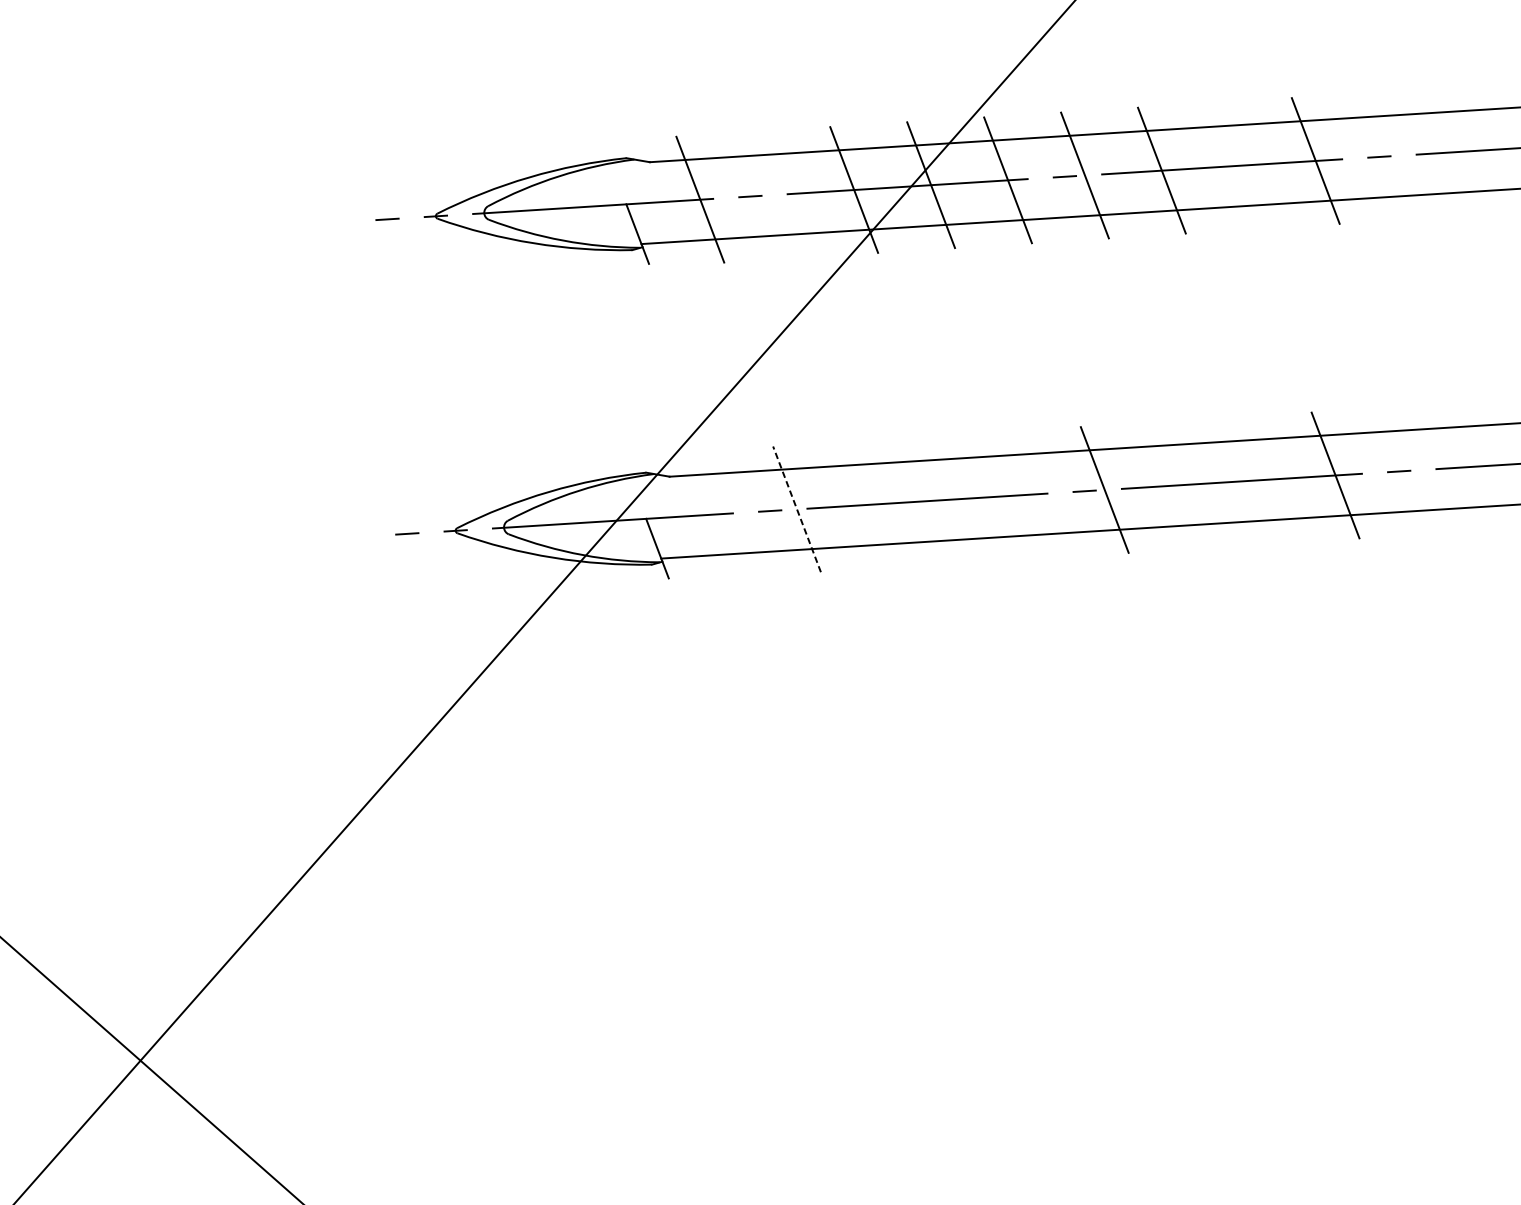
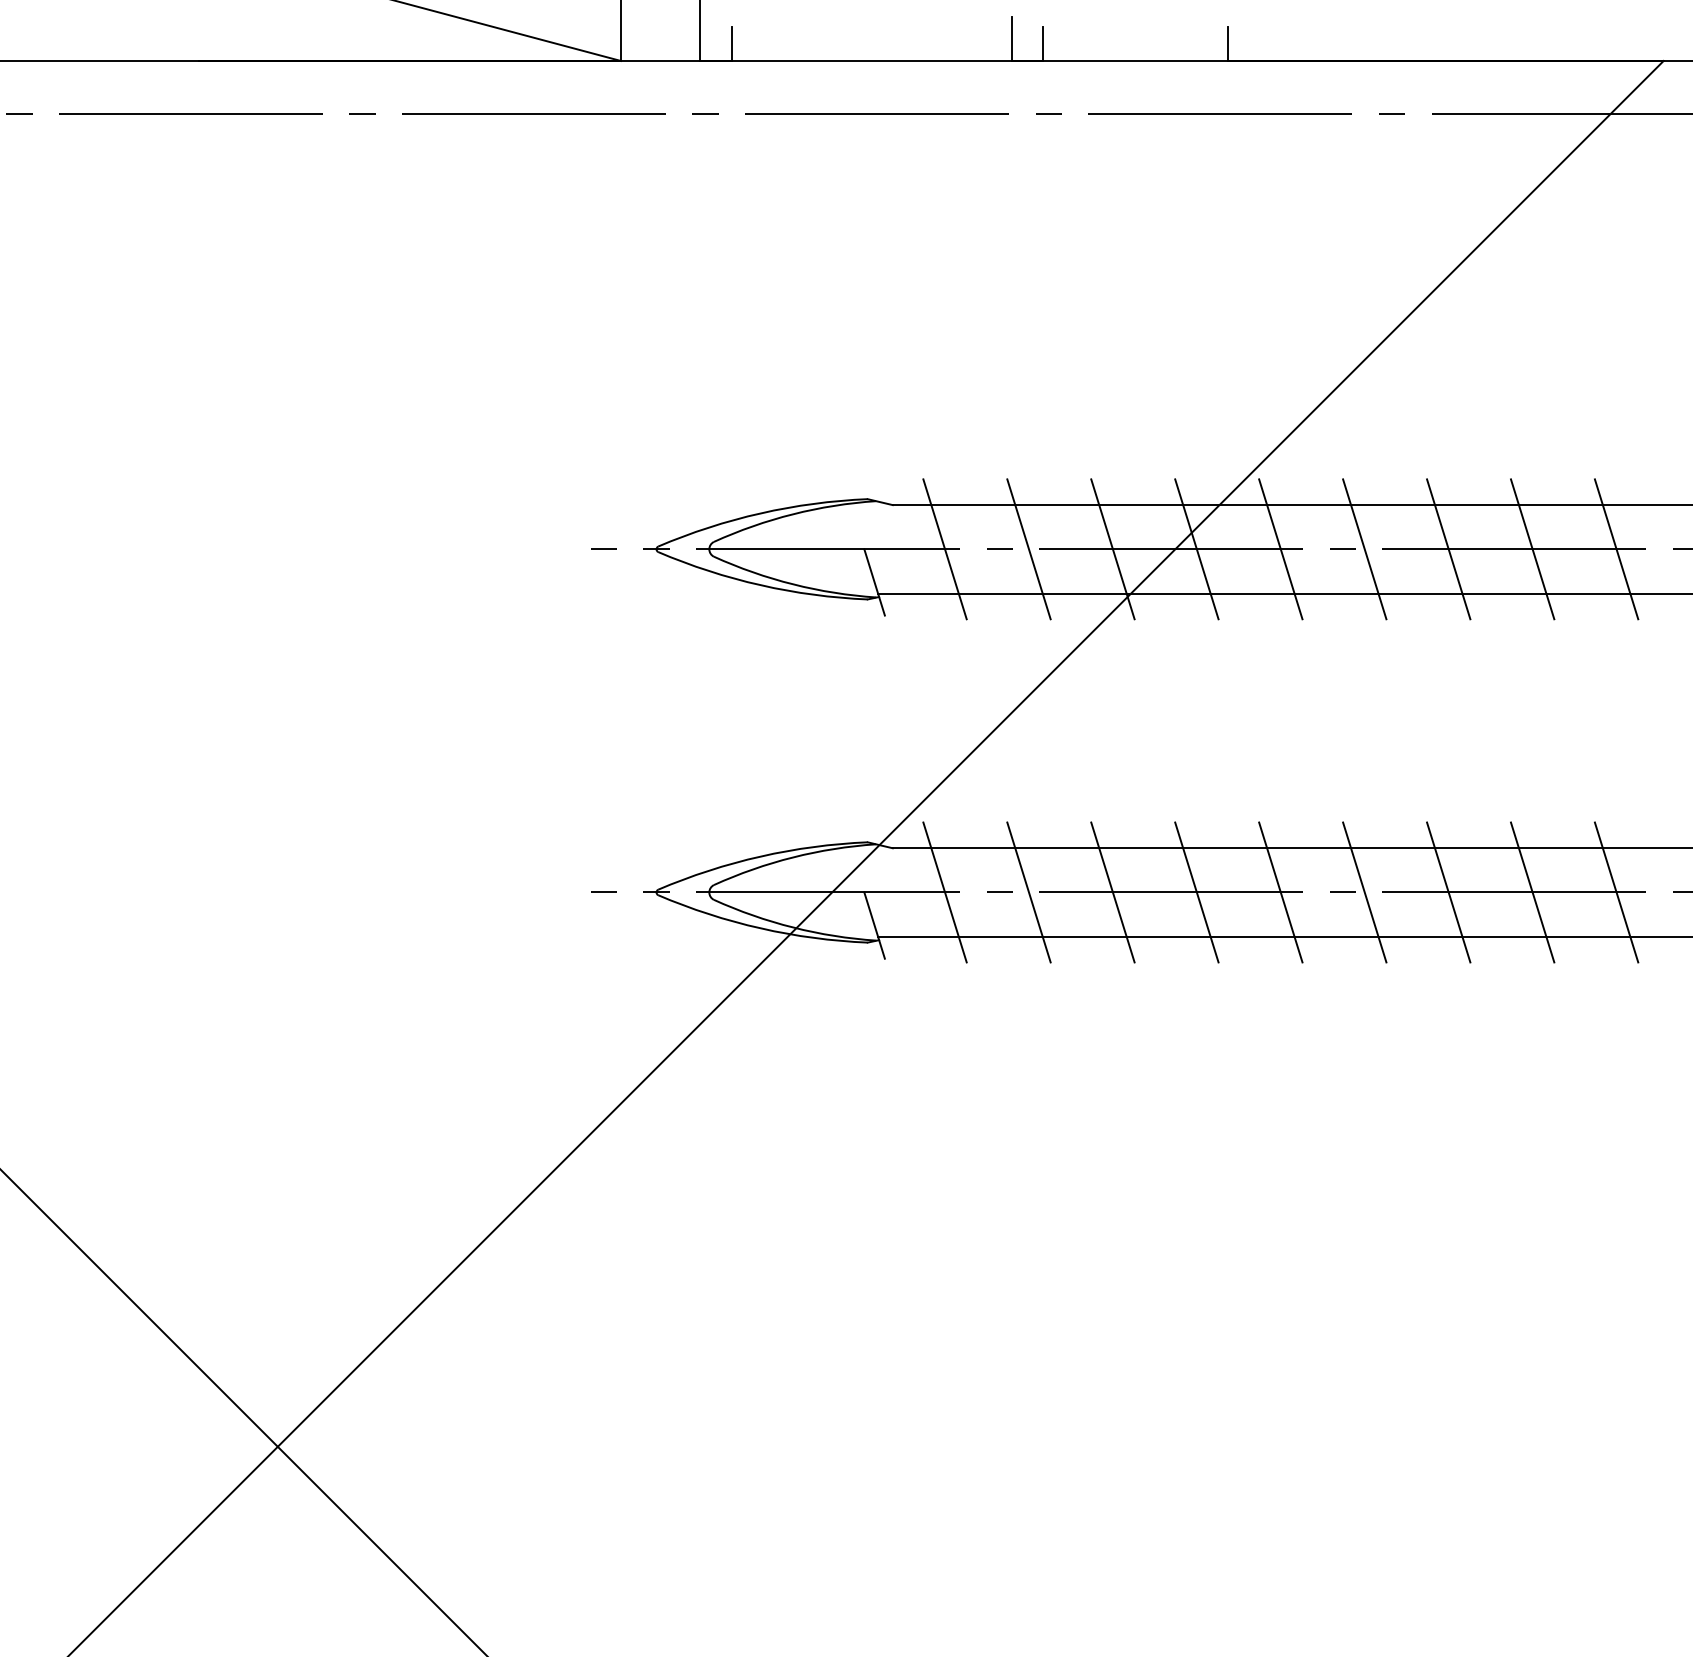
line: (1238, 165) -> (1532, 549), added
line: (776, 195) -> (1028, 549), added
line: (1258, 480) -> (1532, 892), added
line: (1181, 485) -> (1448, 892), added
line: (1027, 494) -> (1280, 892), added
line: (950, 499) -> (1196, 892), added
line: (873, 504) -> (1112, 892), added
line: (796, 509) -> (1028, 892), dashed -> solid
line: (719, 514) -> (944, 892), added

